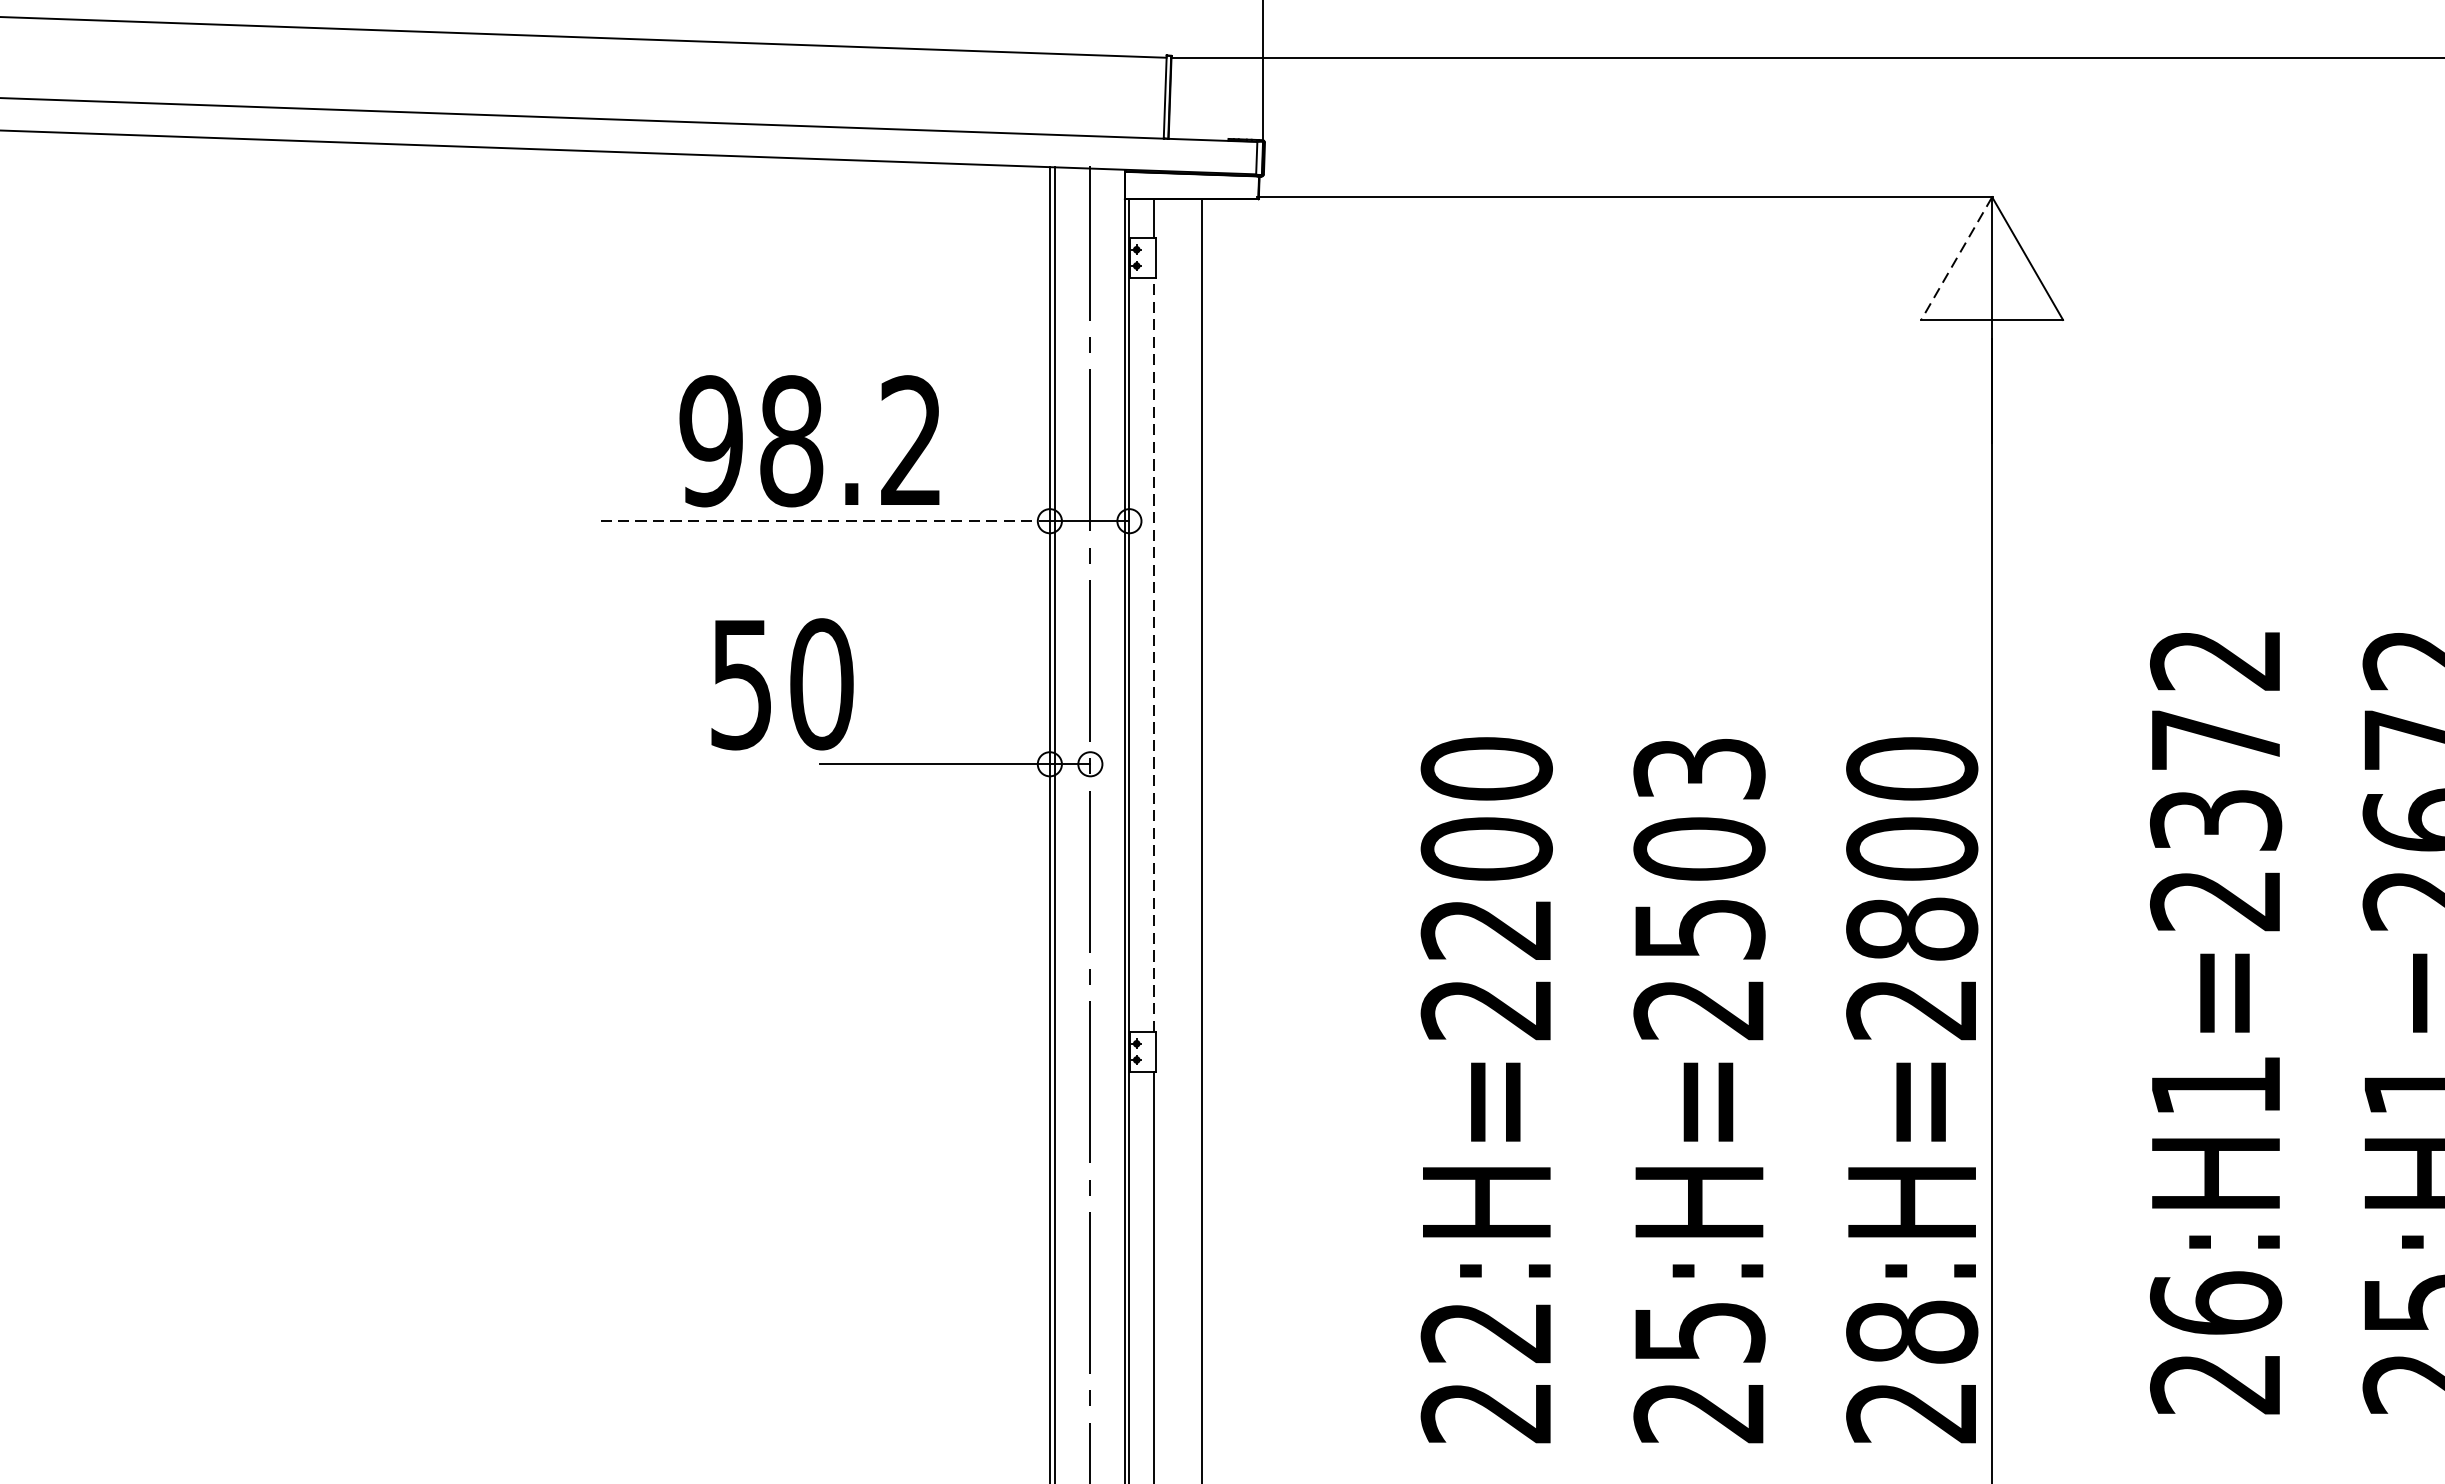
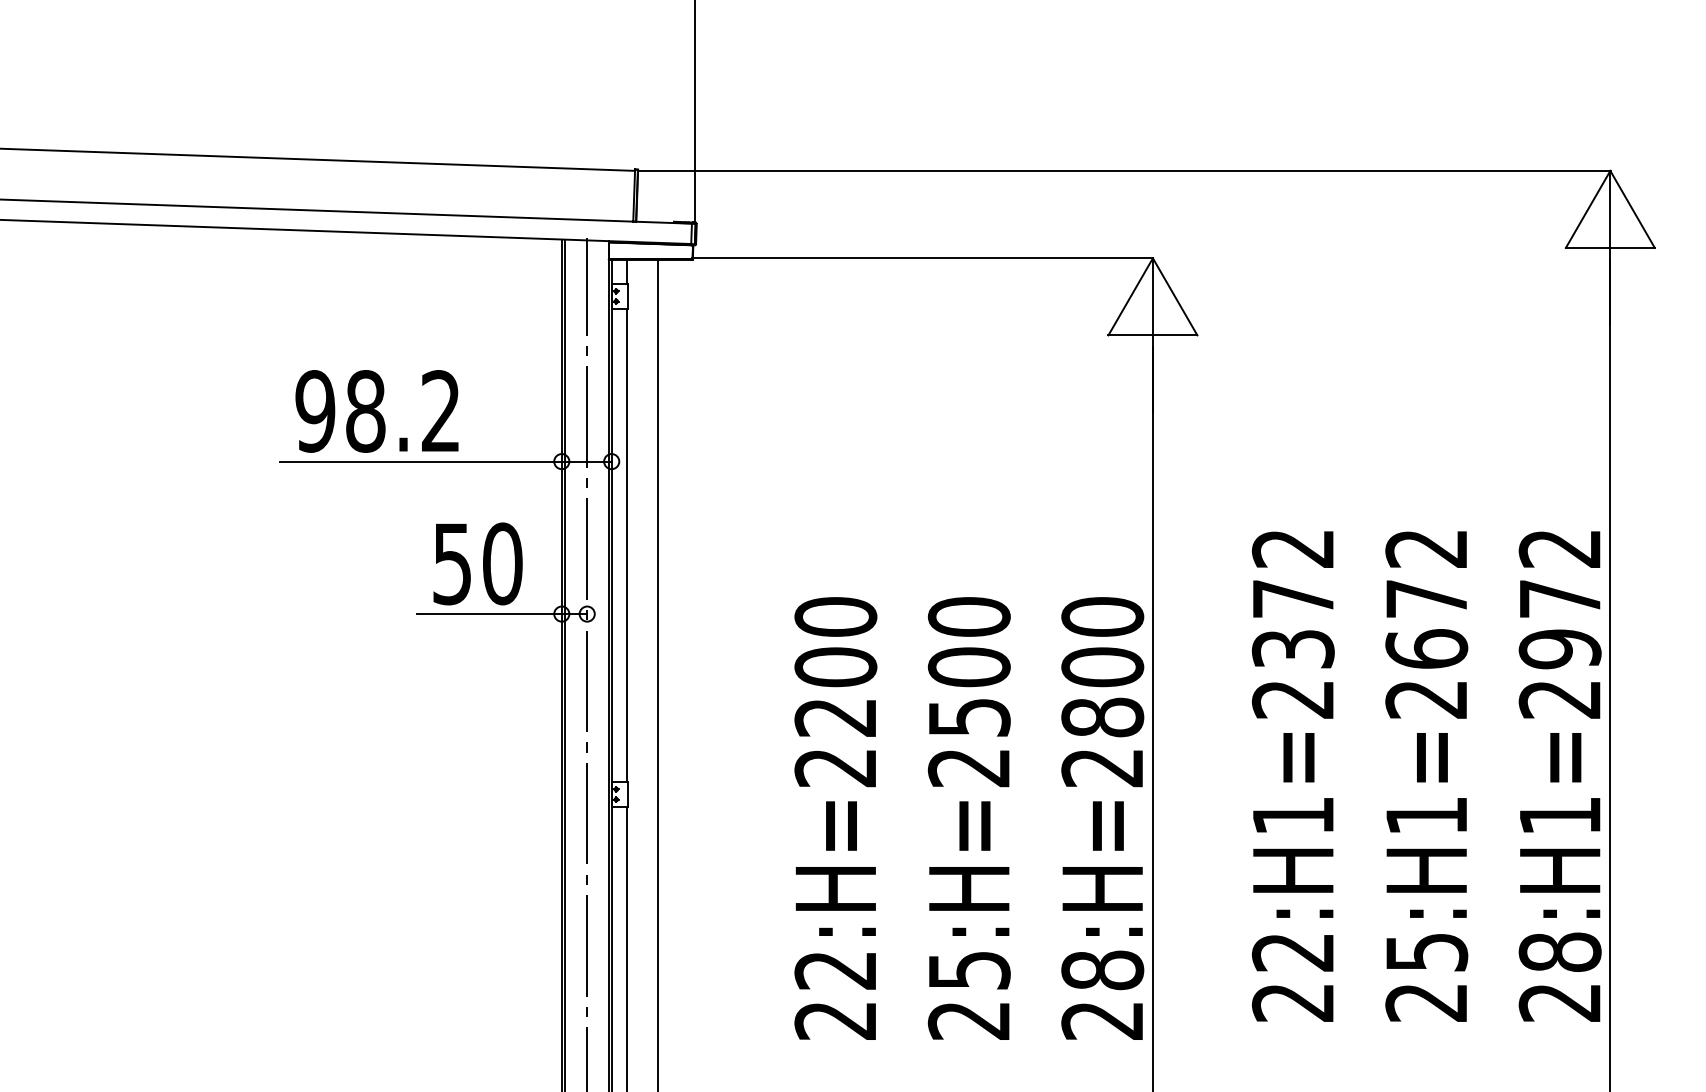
line: (1956, 259) -> (1130, 297), dashed -> solid
text: (808, 441) -> (376, 411), moved
line: (826, 521) -> (421, 461), dashed -> solid
line: (1152, 653) -> (626, 544), dashed -> solid
text: (781, 683) -> (477, 563), moved
text: (1698, 768) -> (968, 616), 25:H=2503 -> 25:H=2500
text: (2214, 1302) -> (1292, 951), 26:H1=2372 -> 22:H1=2372

